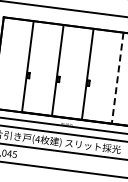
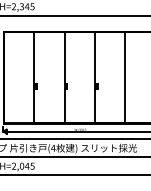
line: (117, 78) -> (124, 77), dashed -> solid

